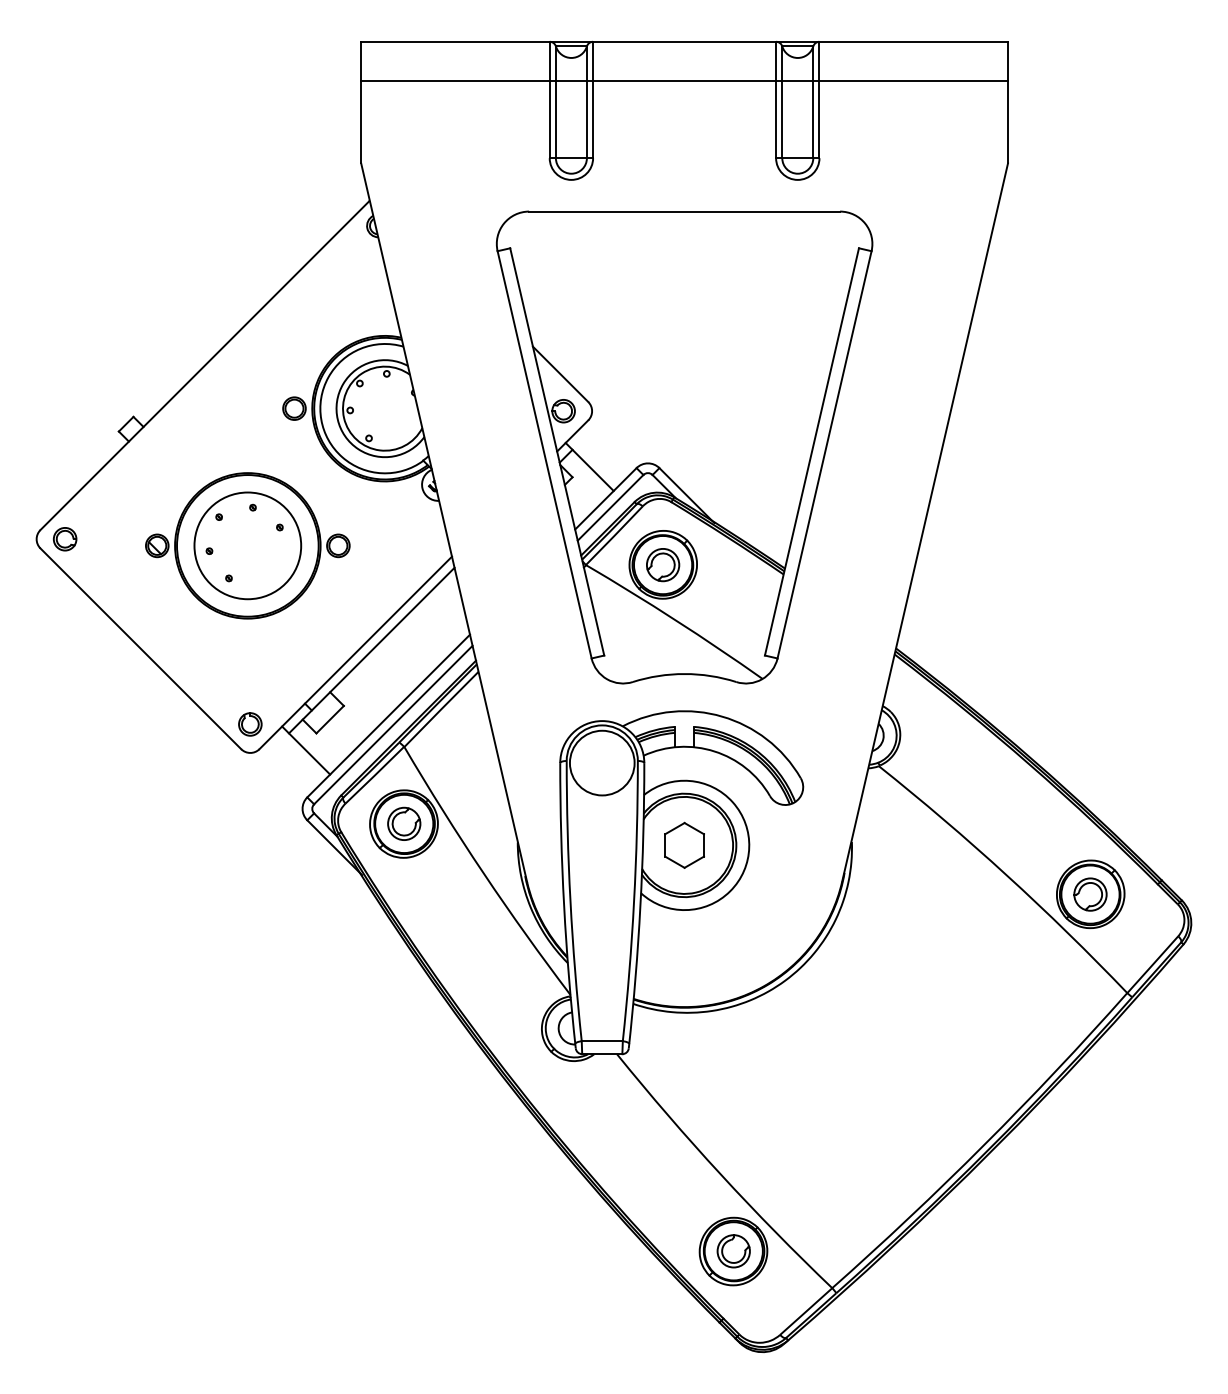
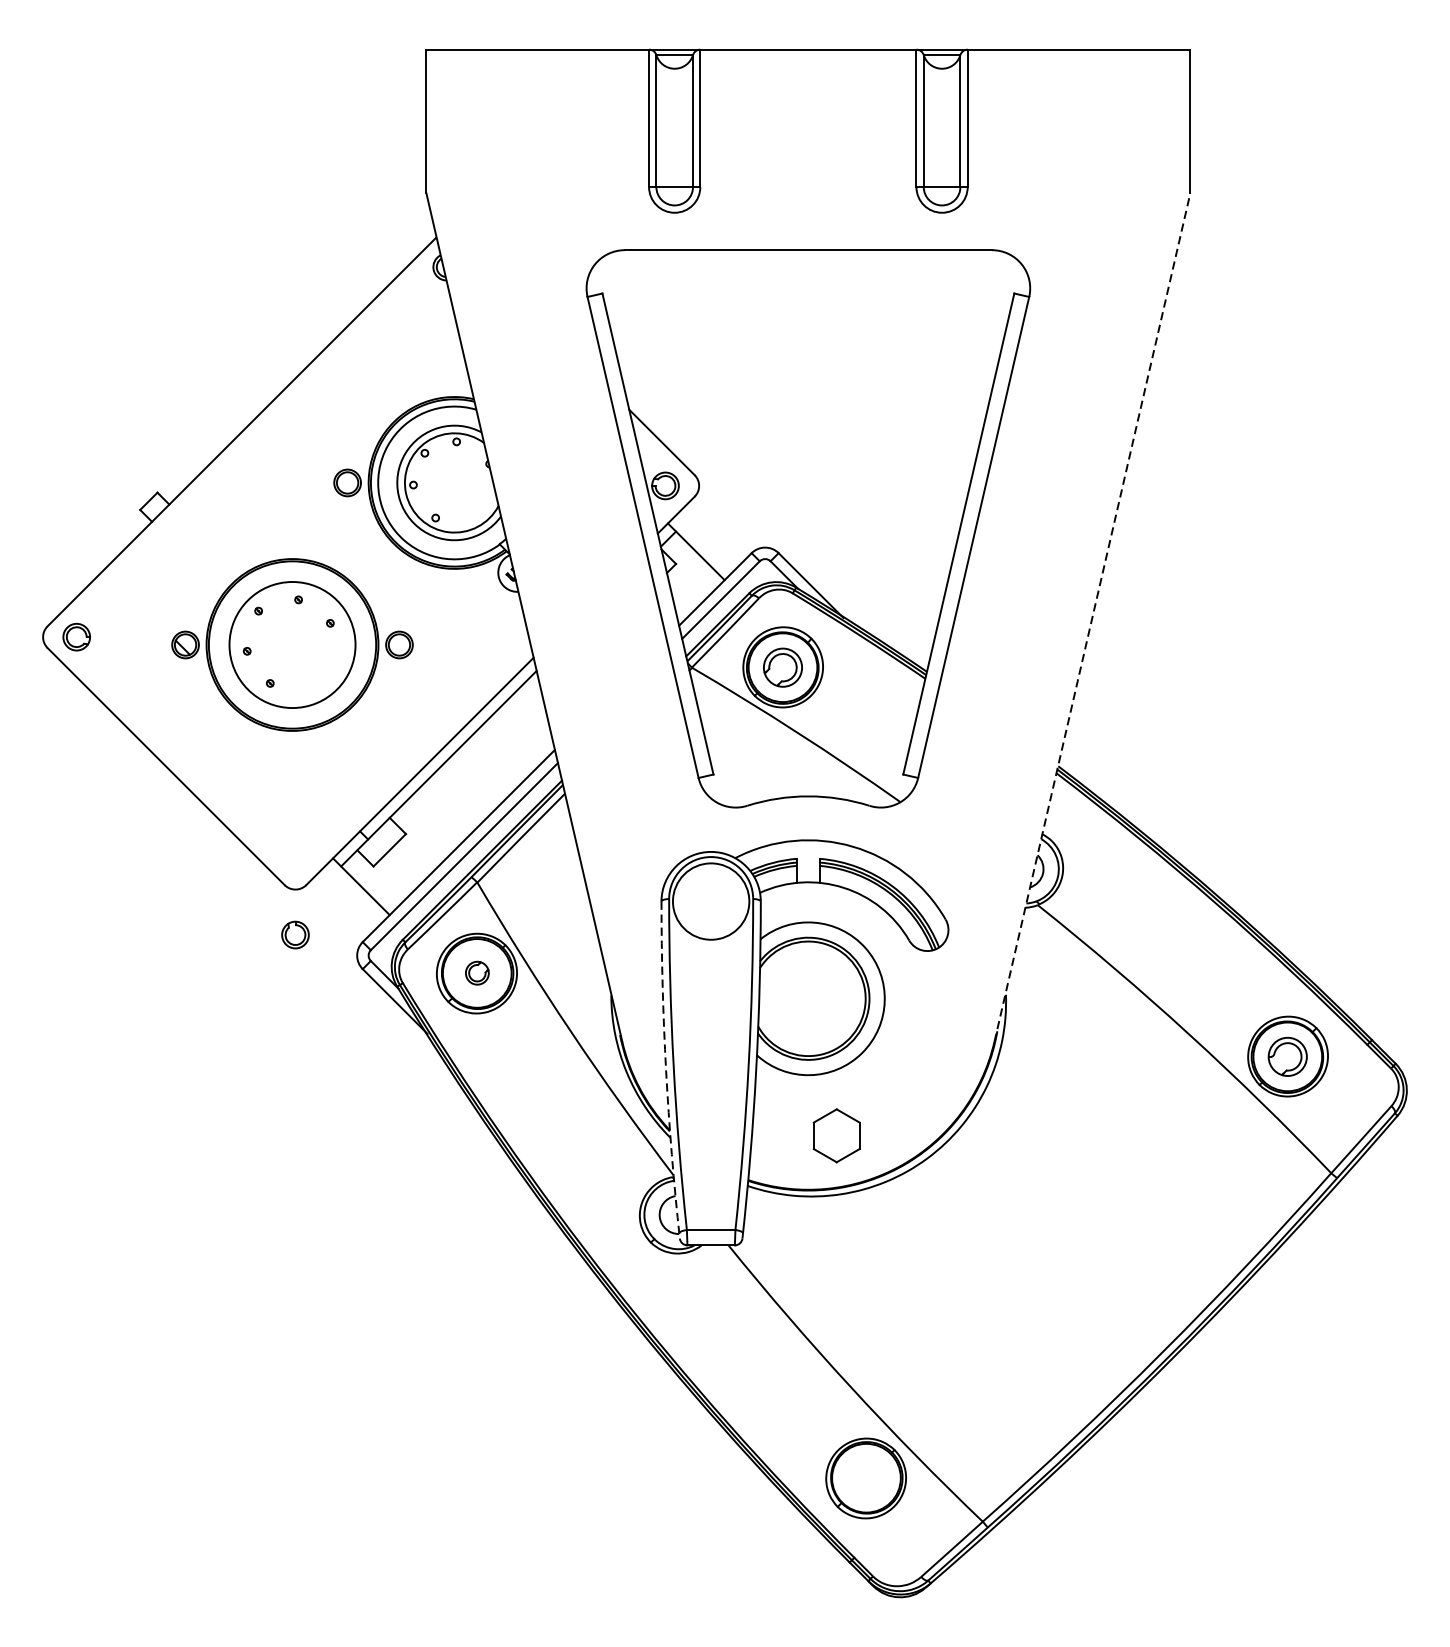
line: (684, 80) -> (808, 95), removed
line: (925, 522) -> (1092, 617), solid -> dashed
part: (250, 724) -> (295, 935), moved
part: (404, 823) -> (477, 972), size x0.6
part: (684, 844) -> (836, 1134), moved
arc: (564, 905) -> (666, 1069), solid -> dashed
part: (733, 1251) -> (866, 1478), removed

